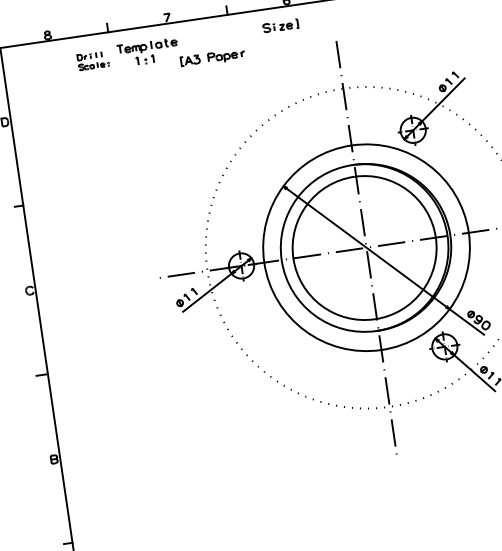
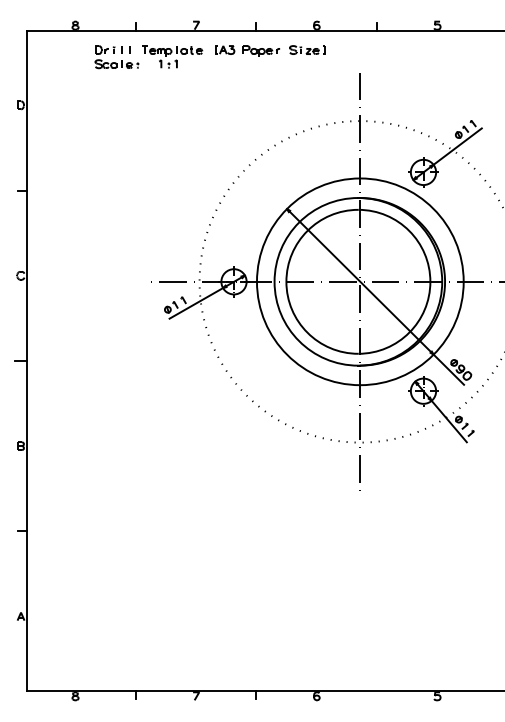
part: (212, 57) -> (247, 50), moved
part: (92, 60) -> (116, 57), size x1.43

